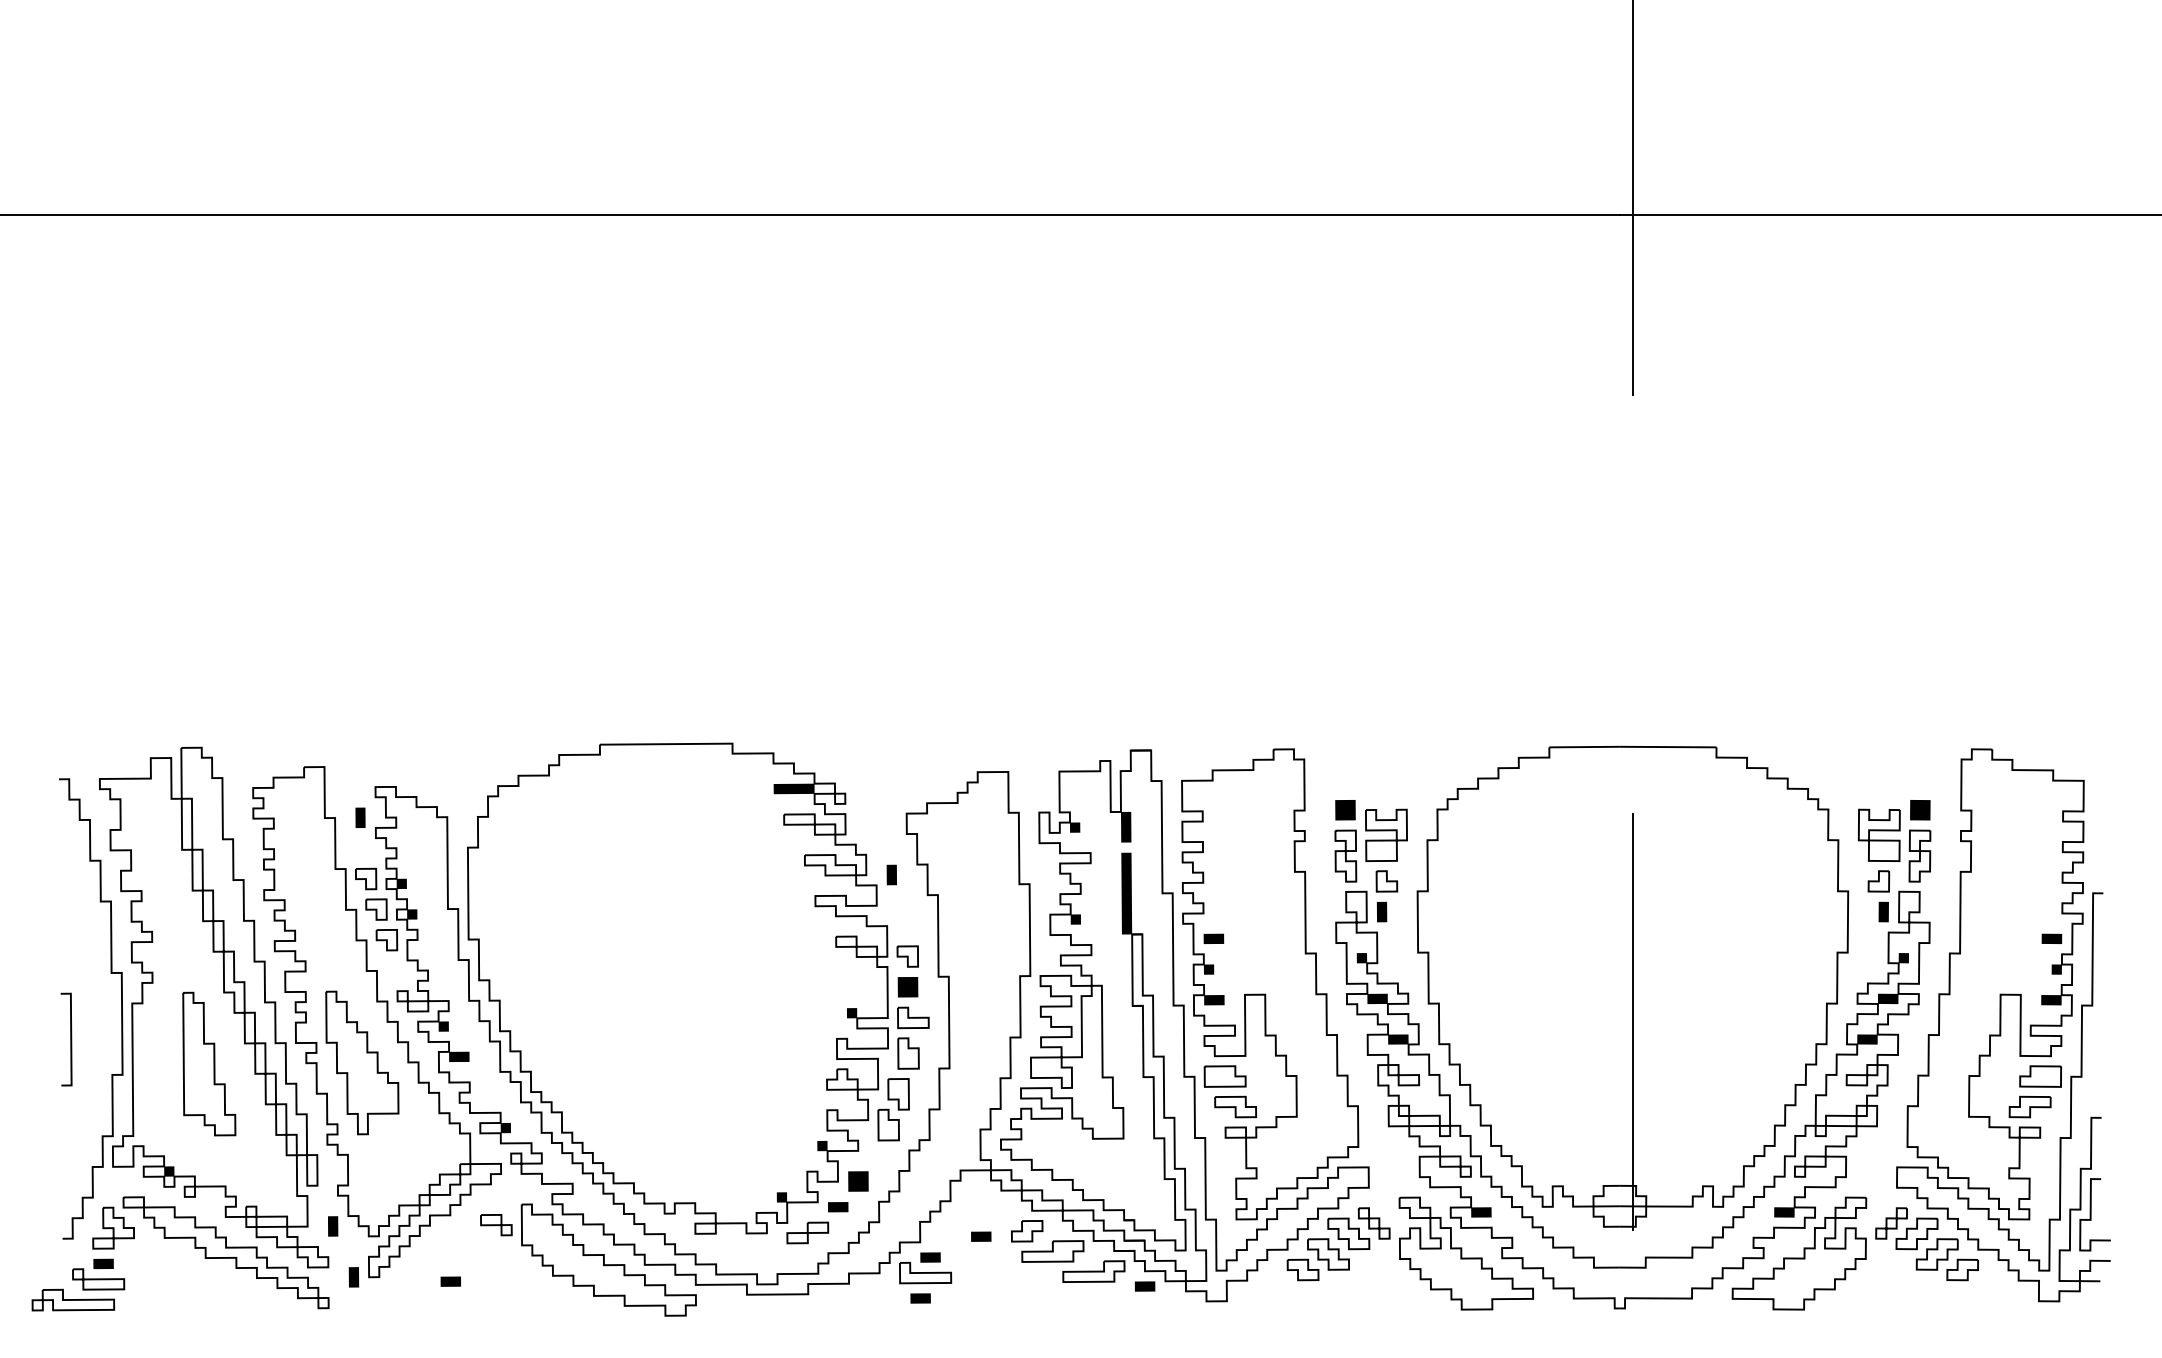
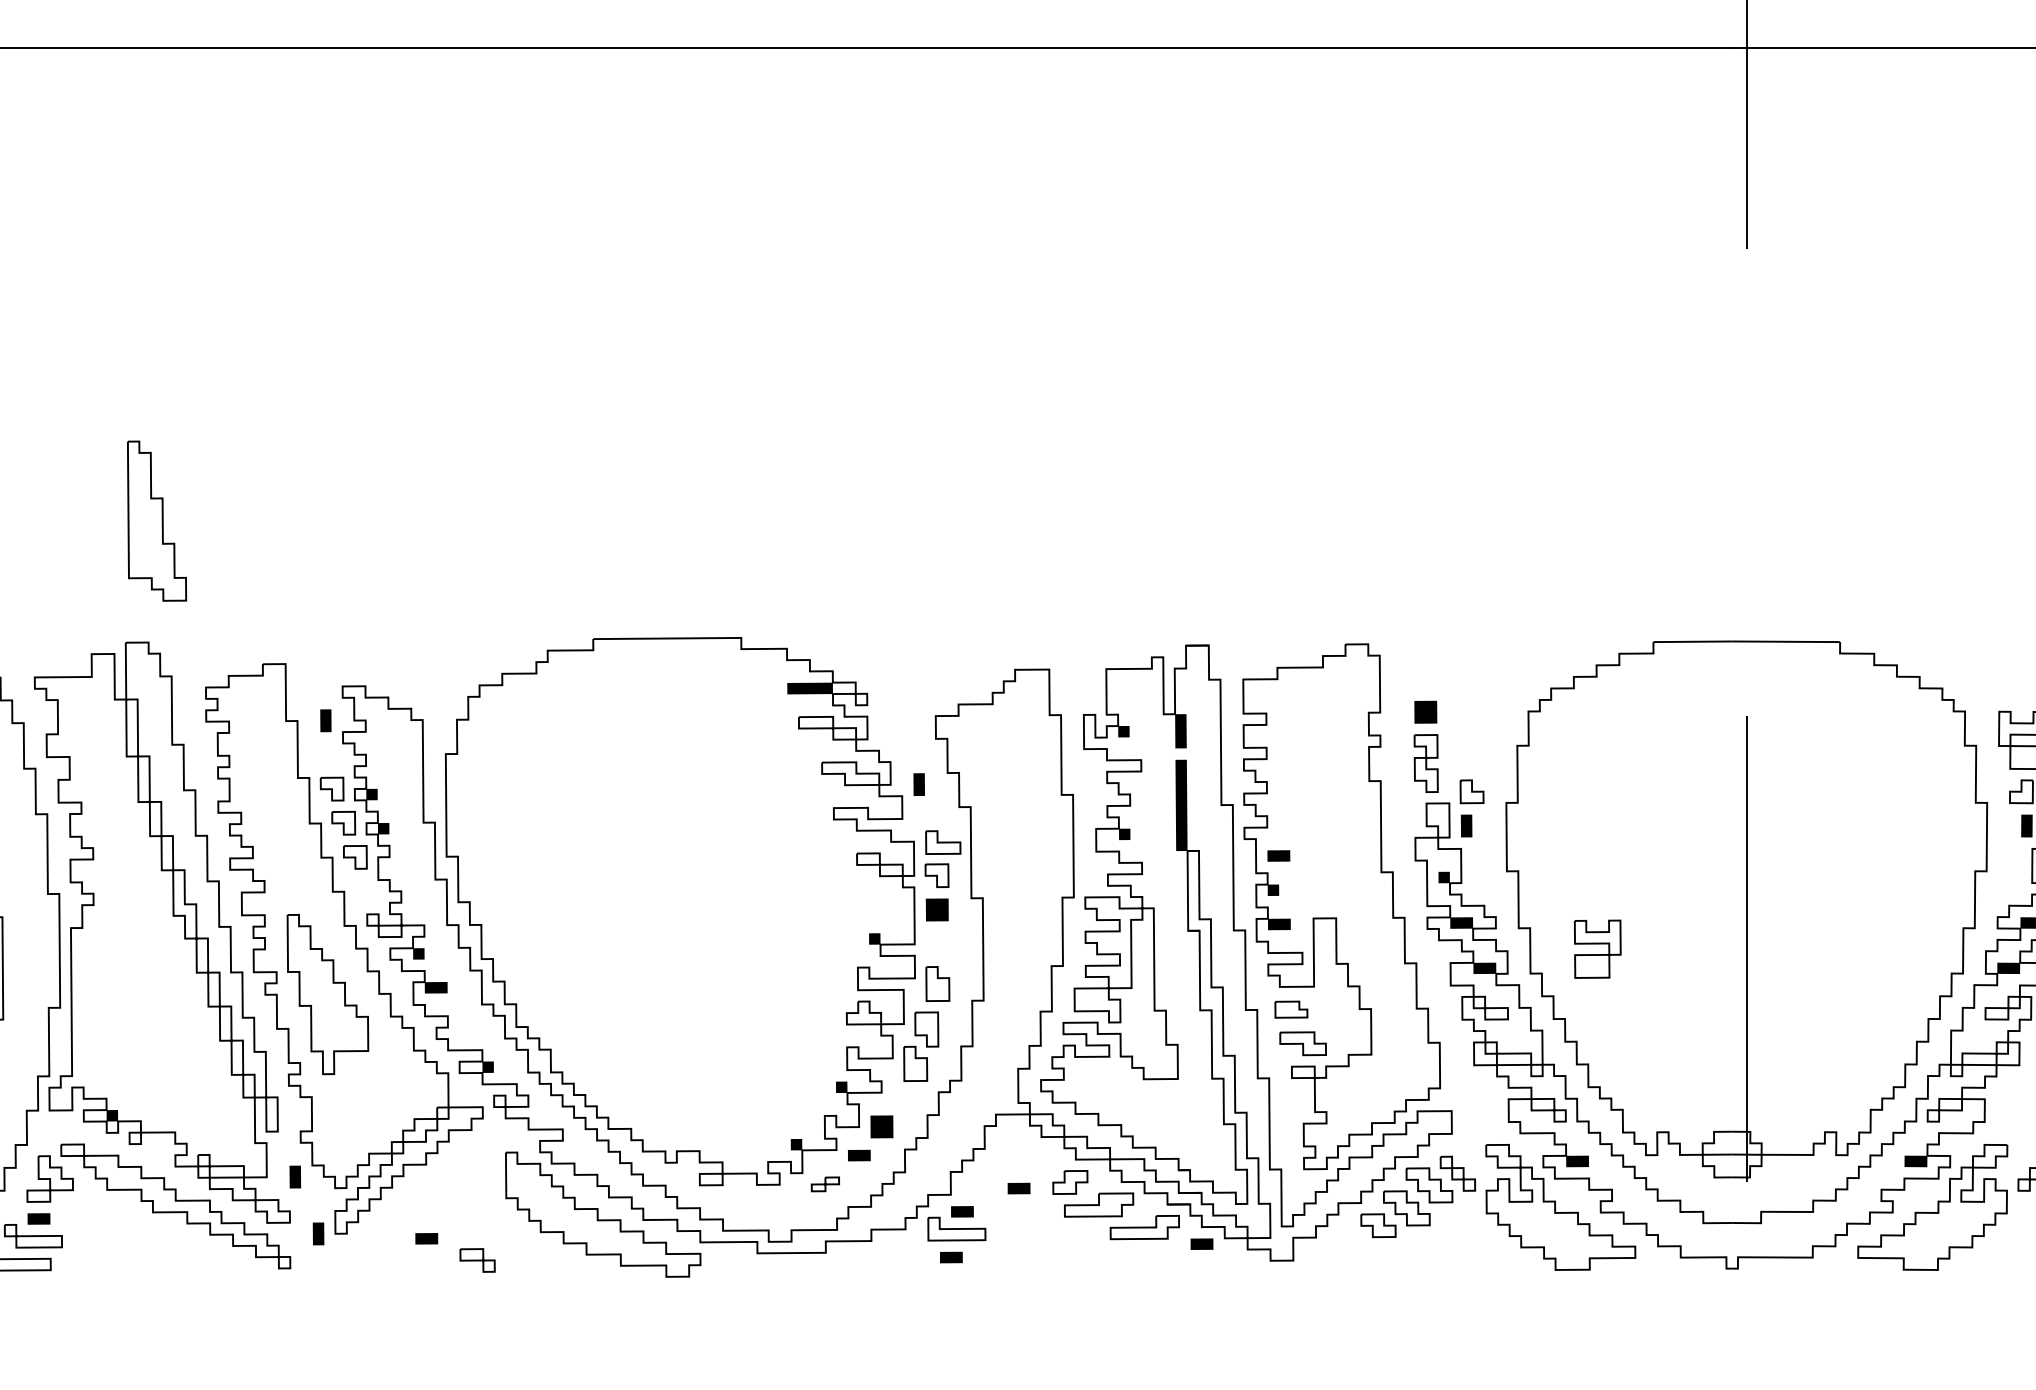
part: (1386, 834) -> (1597, 948), moved
part: (913, 1017) -> (943, 842), moved
part: (209, 1063) -> (157, 520), moved
part: (1224, 1076) -> (1290, 1009), size x0.7
part: (496, 1225) -> (477, 1260), moved
part: (807, 1232) -> (825, 1183), size x0.6

